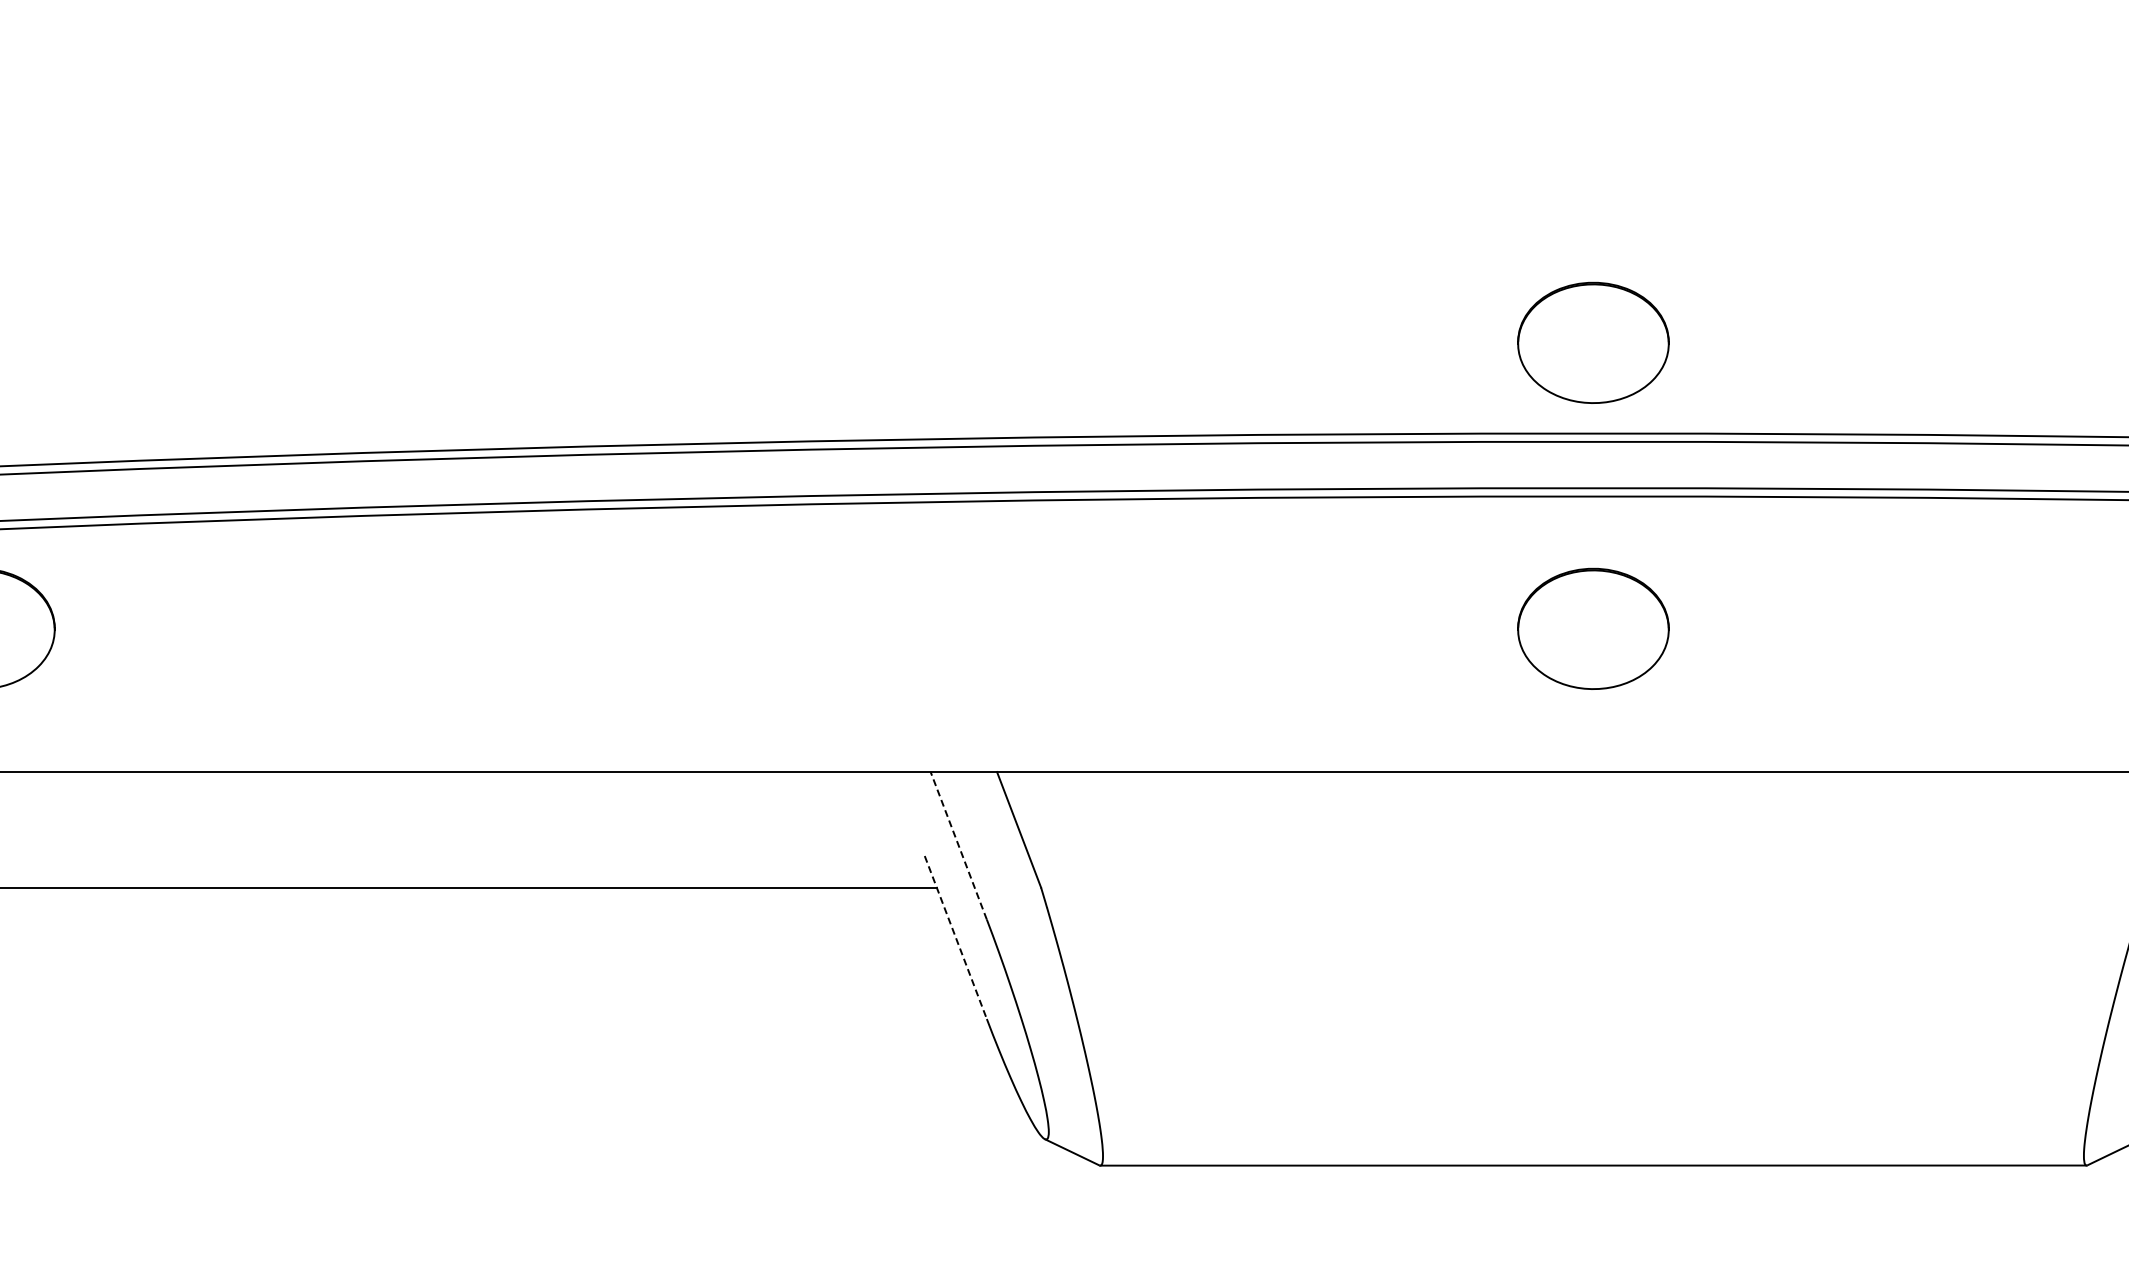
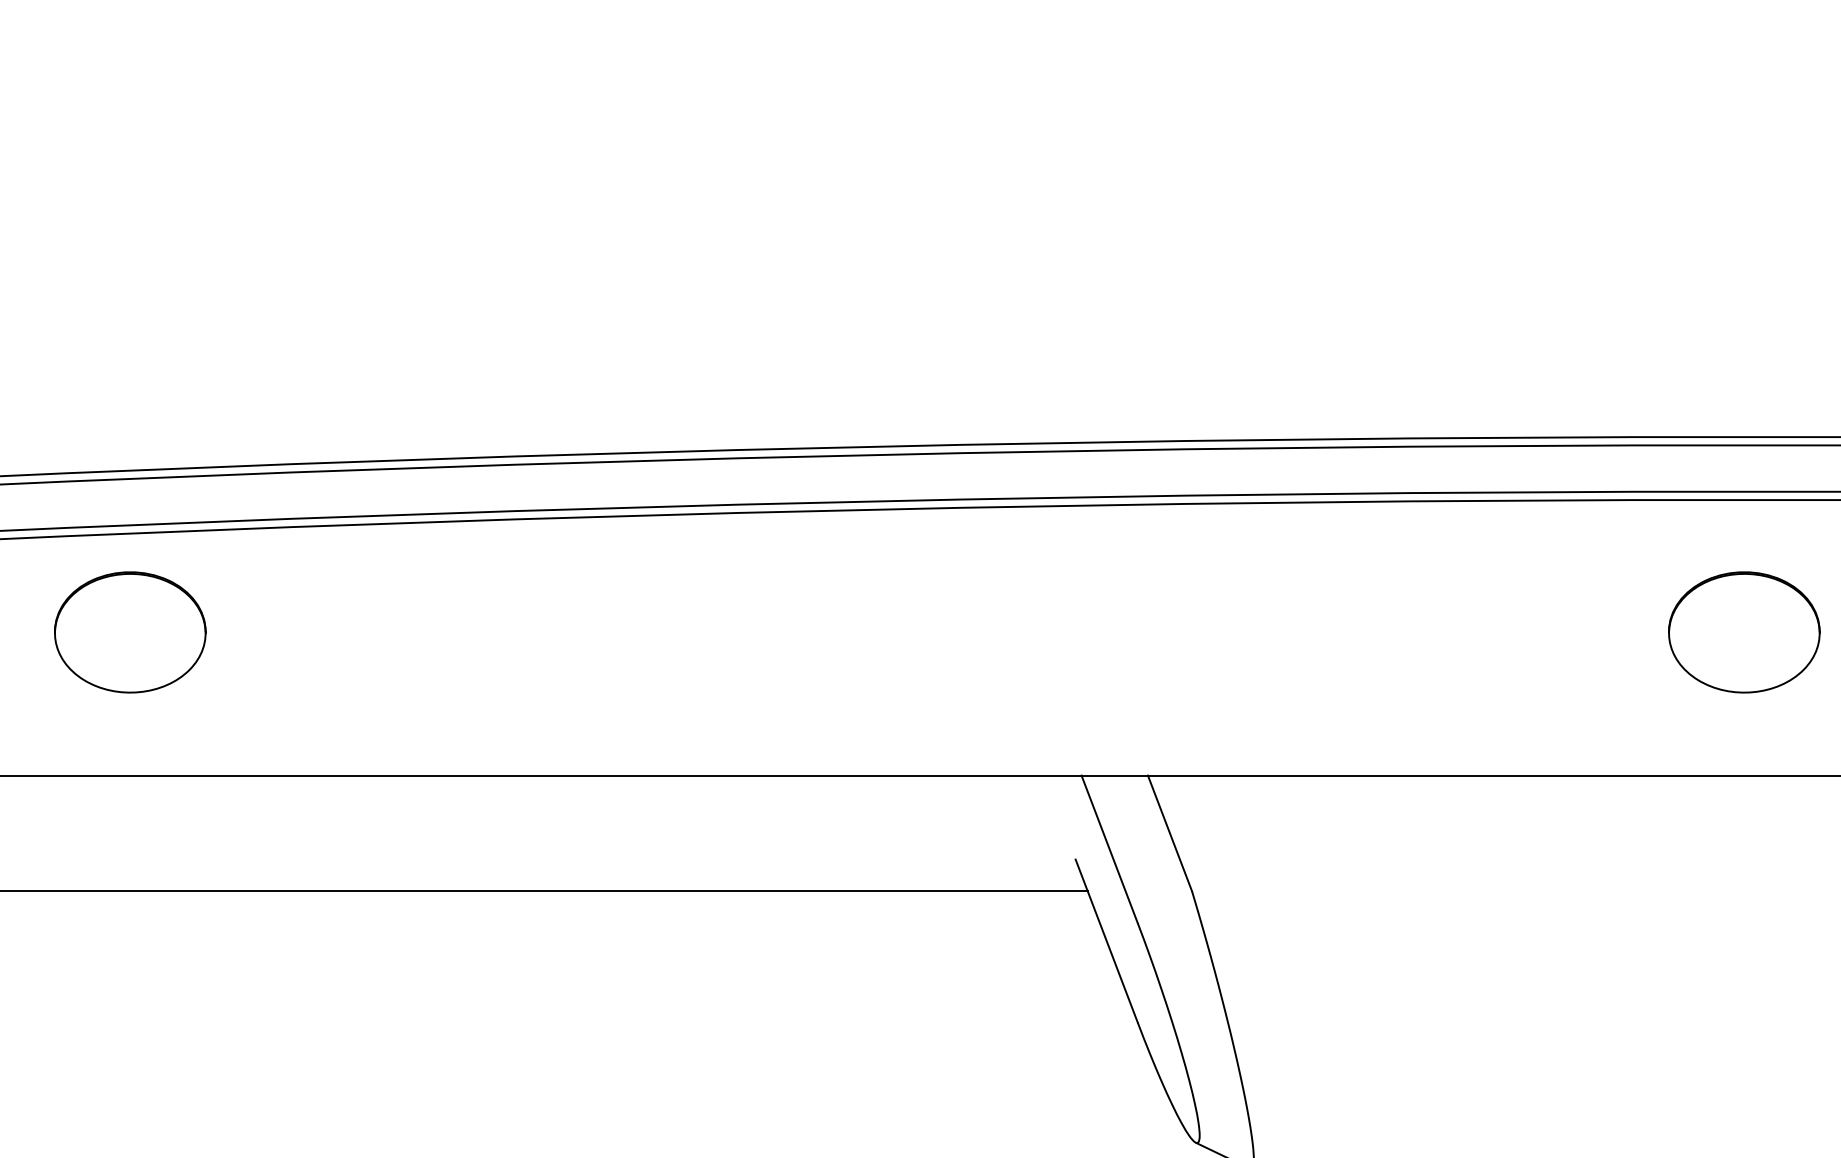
part: (1593, 342) -> (1744, 346), removed
line: (958, 845) -> (1109, 849), dashed -> solid
line: (955, 938) -> (1106, 942), dashed -> solid

